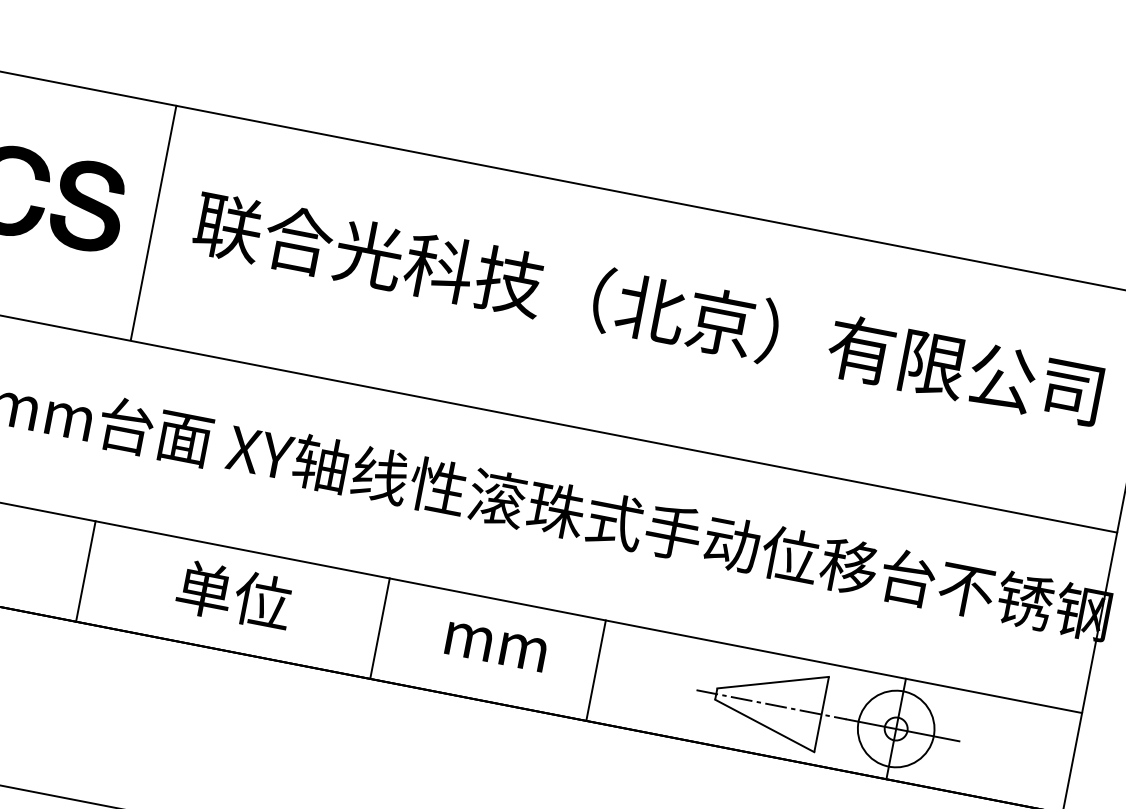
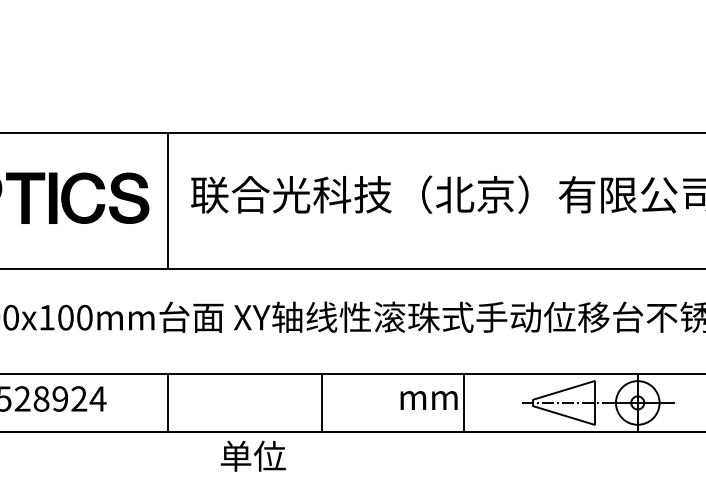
text: (233, 594) -> (252, 455), moved
line: (380, 627) -> (322, 402), moved
text: (494, 646) -> (428, 400), moved

